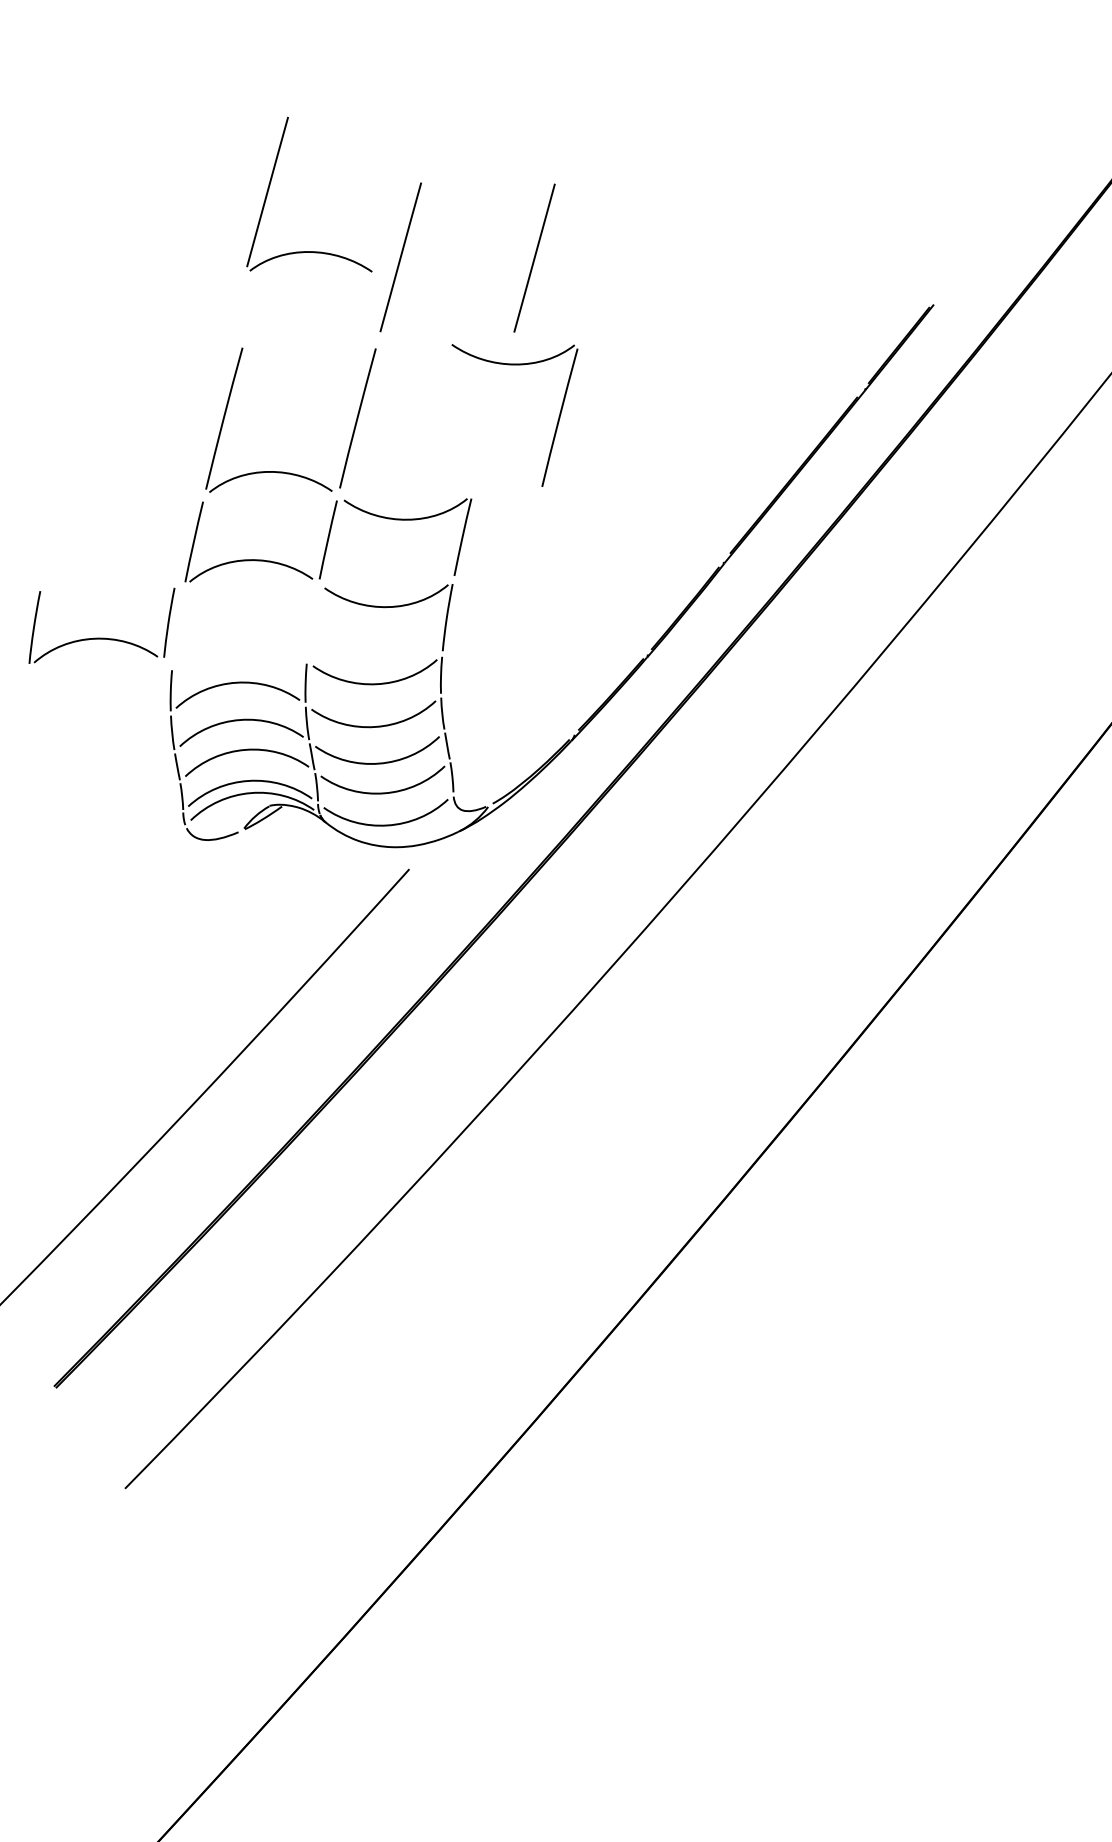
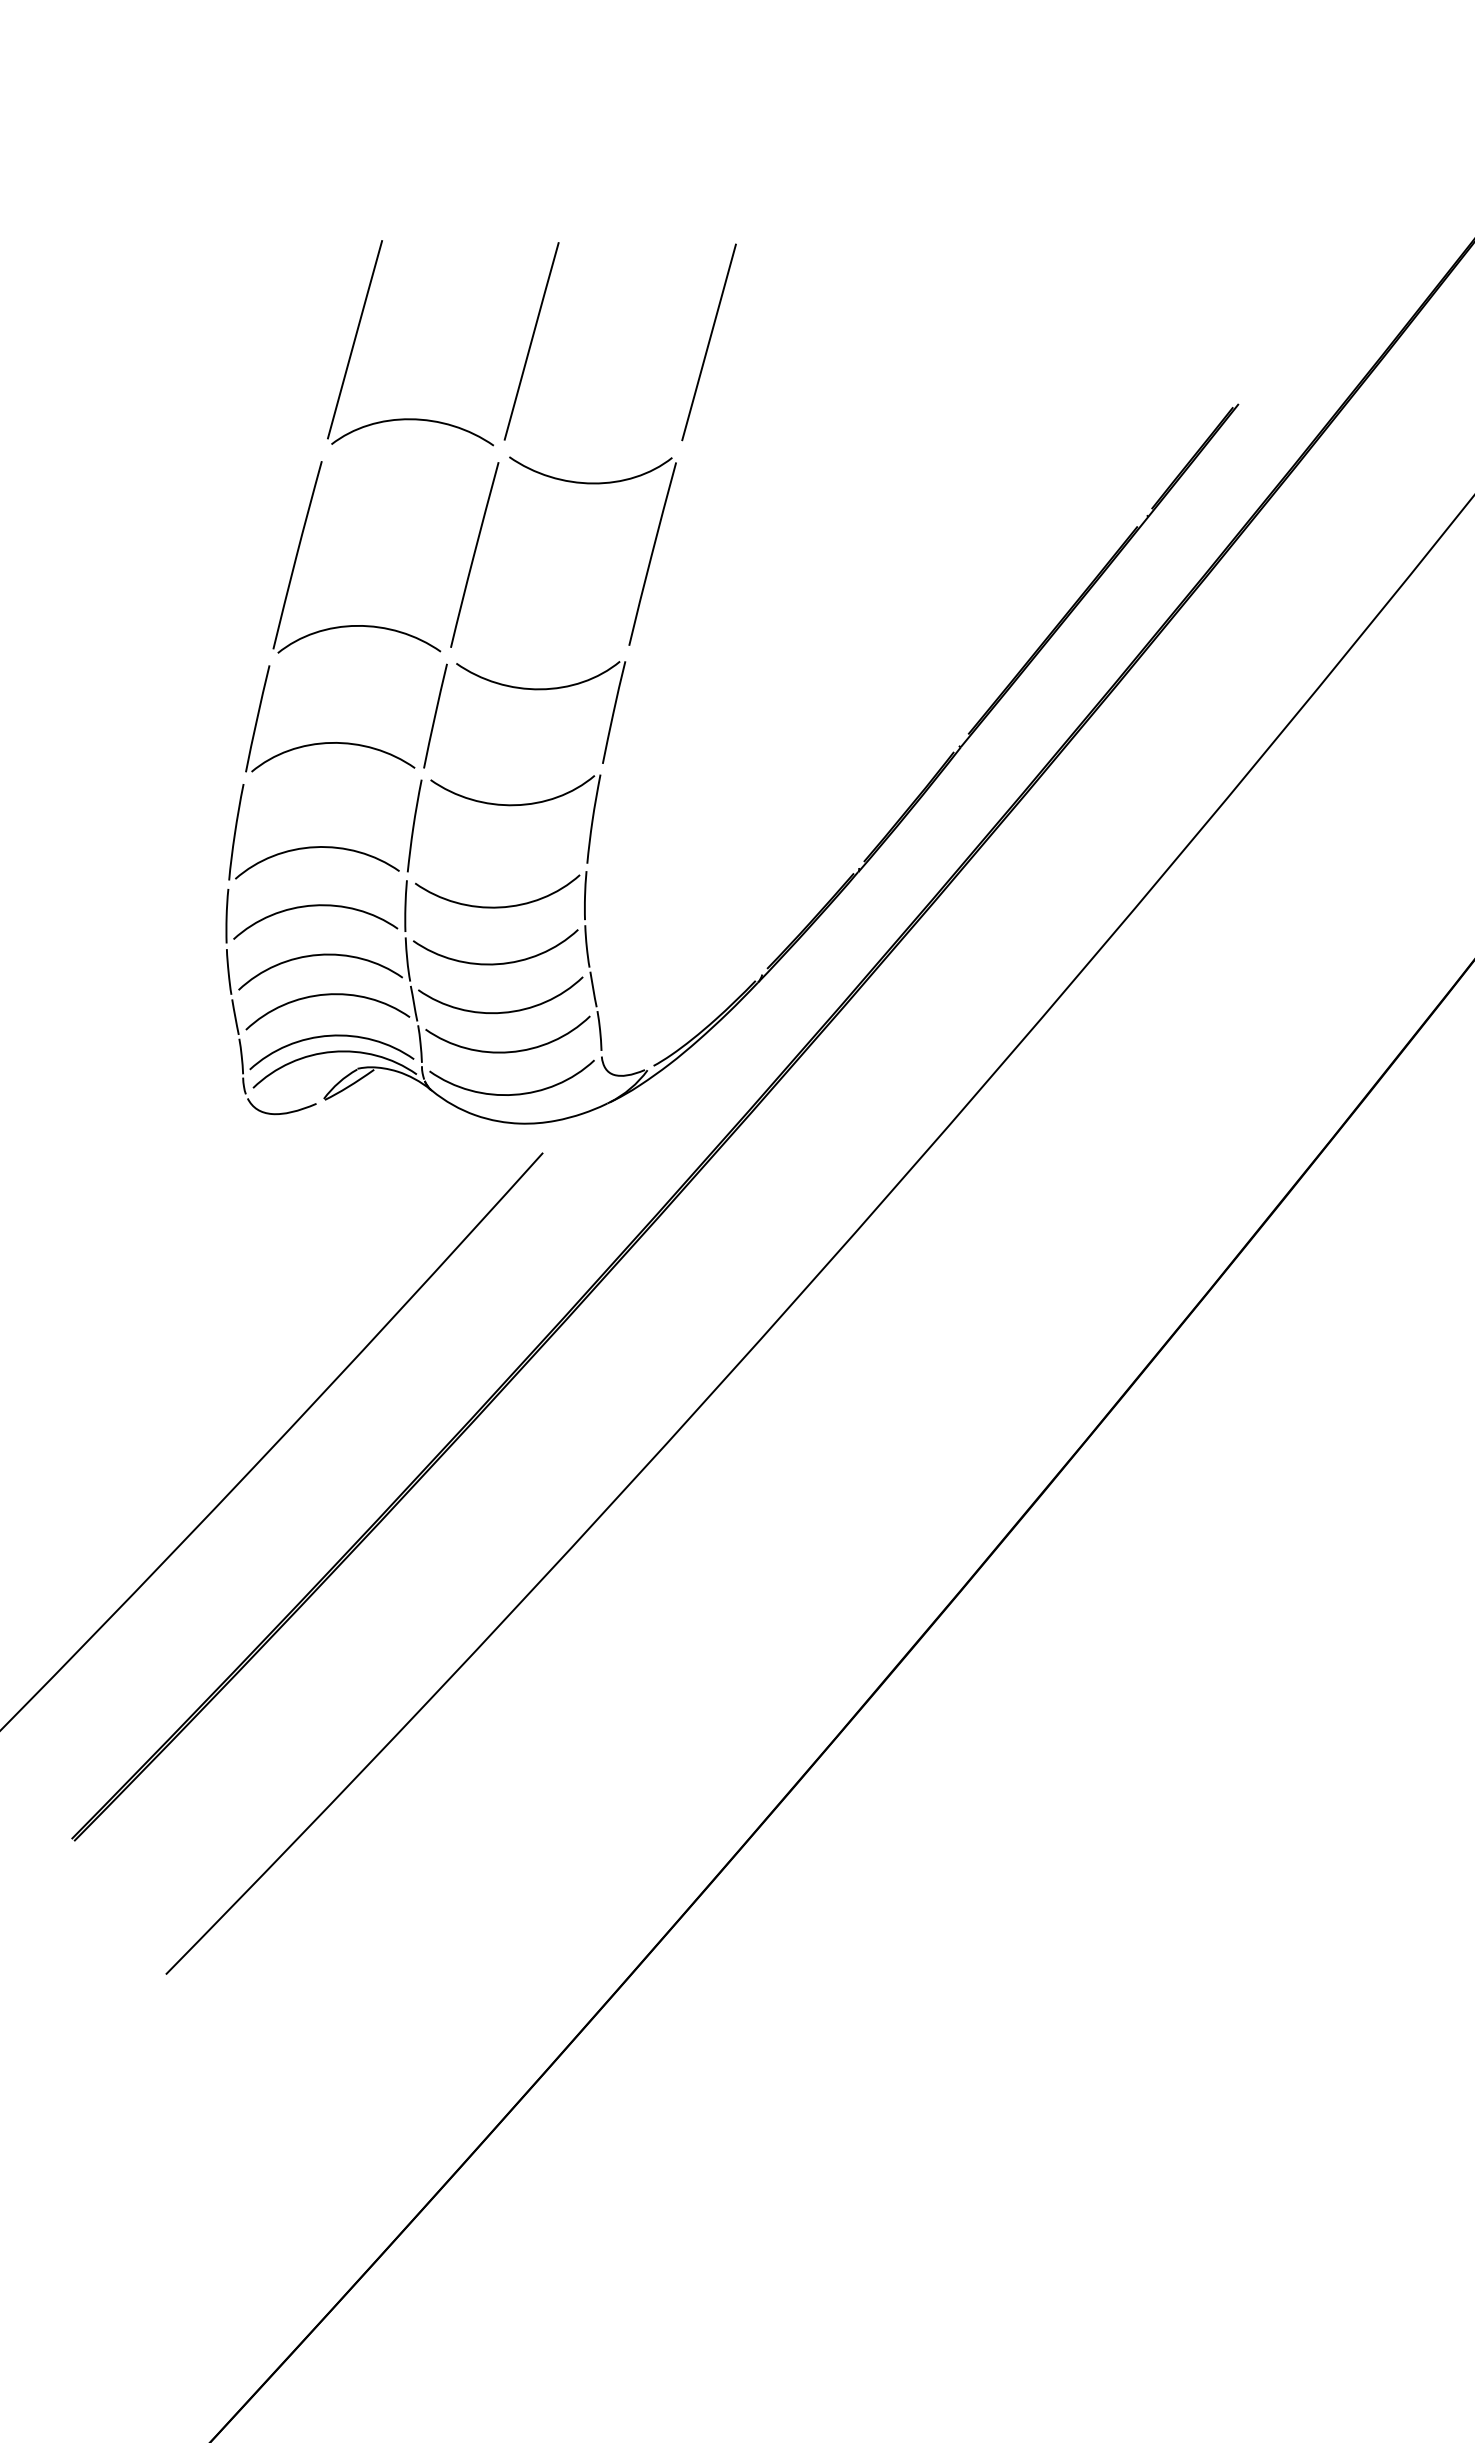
part: (270, 185) -> (358, 331), moved
part: (556, 424) -> (648, 563), moved
part: (102, 638) -> (325, 846), moved

